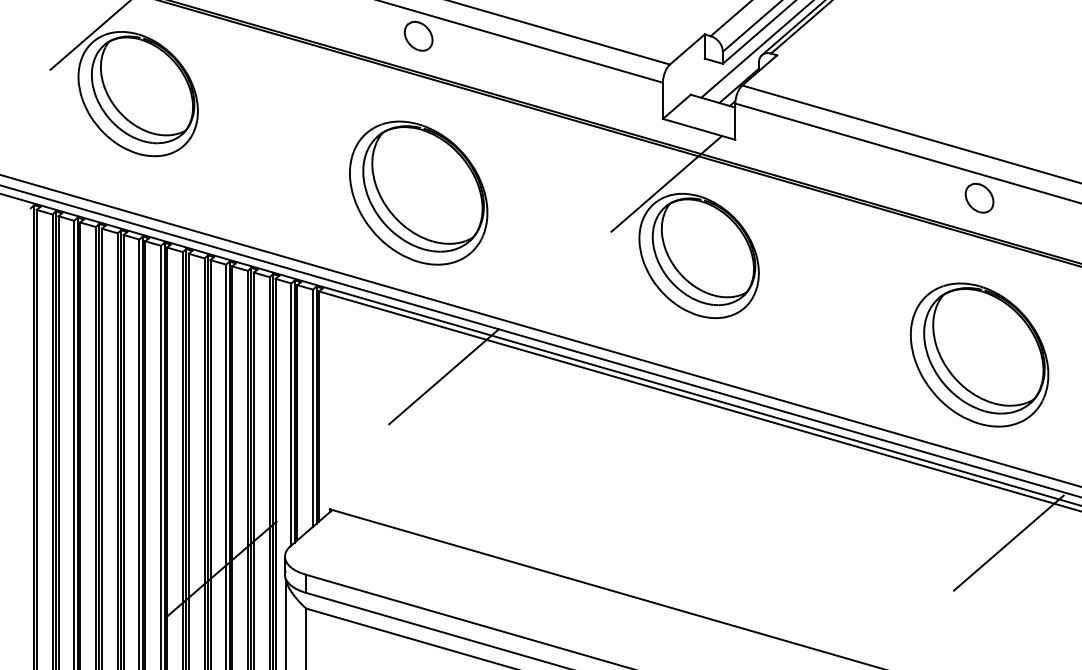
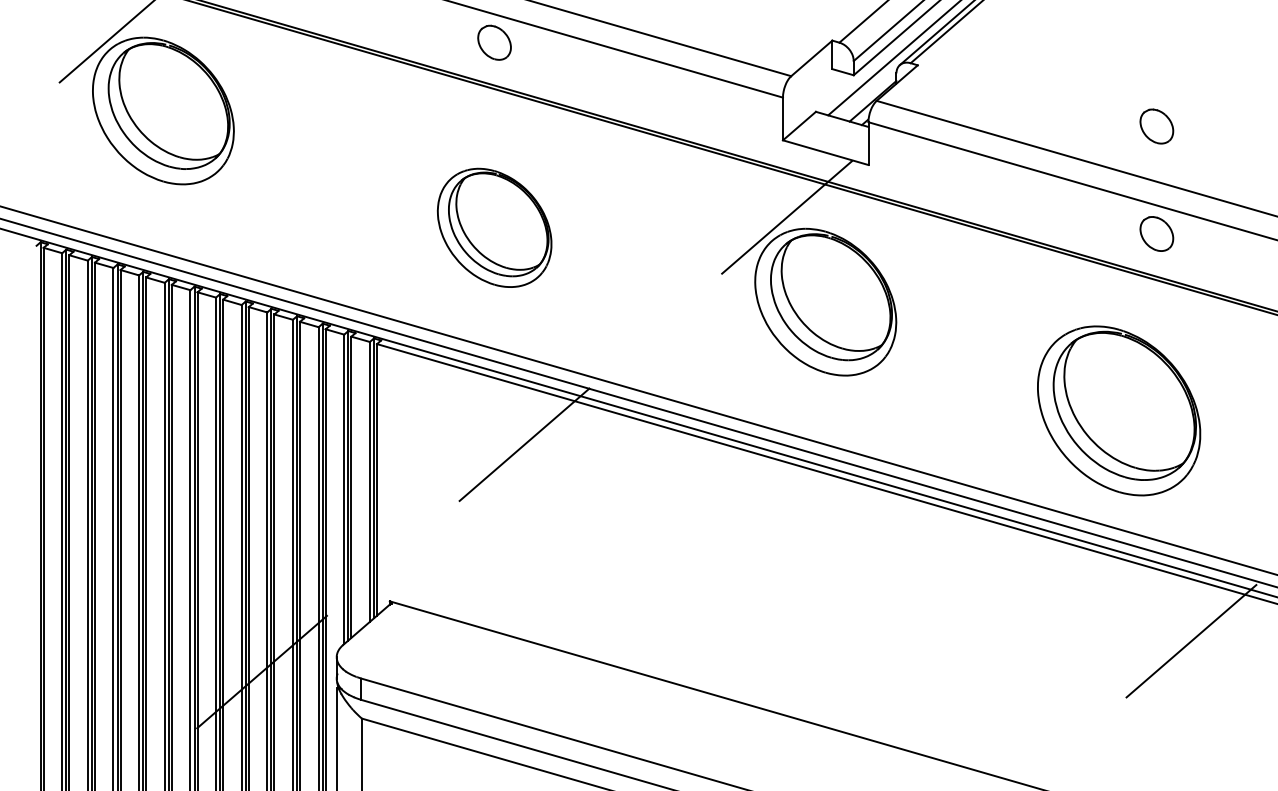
part: (979, 106) -> (1156, 125), added
part: (418, 192) -> (494, 227), size x0.7
part: (979, 354) -> (1118, 410), moved

